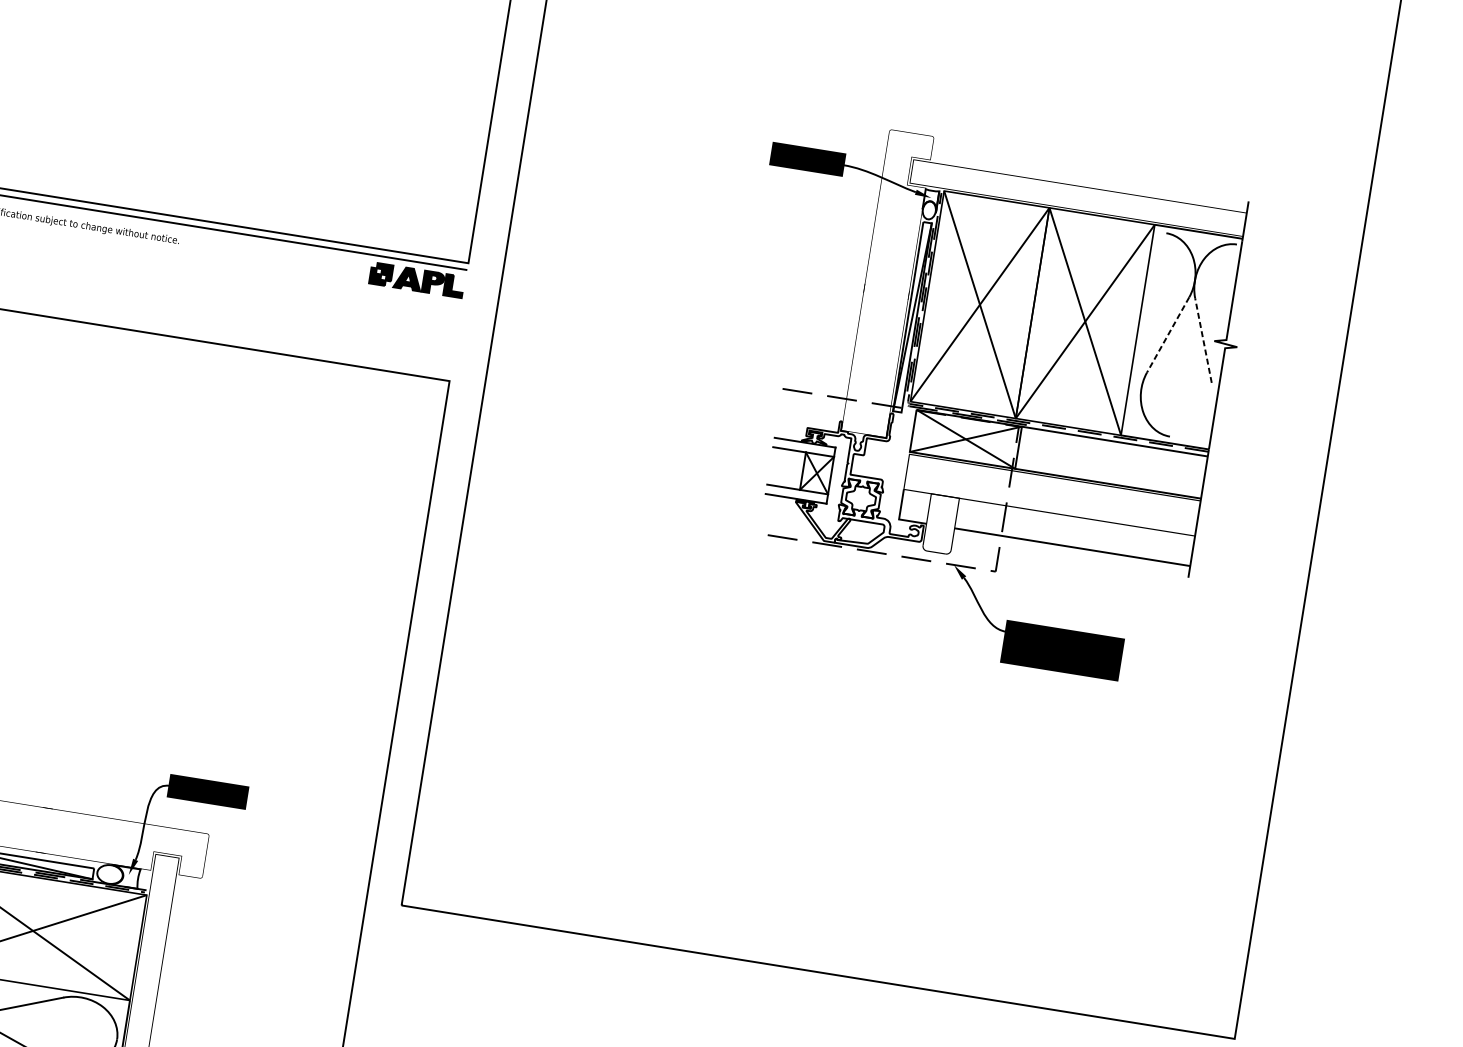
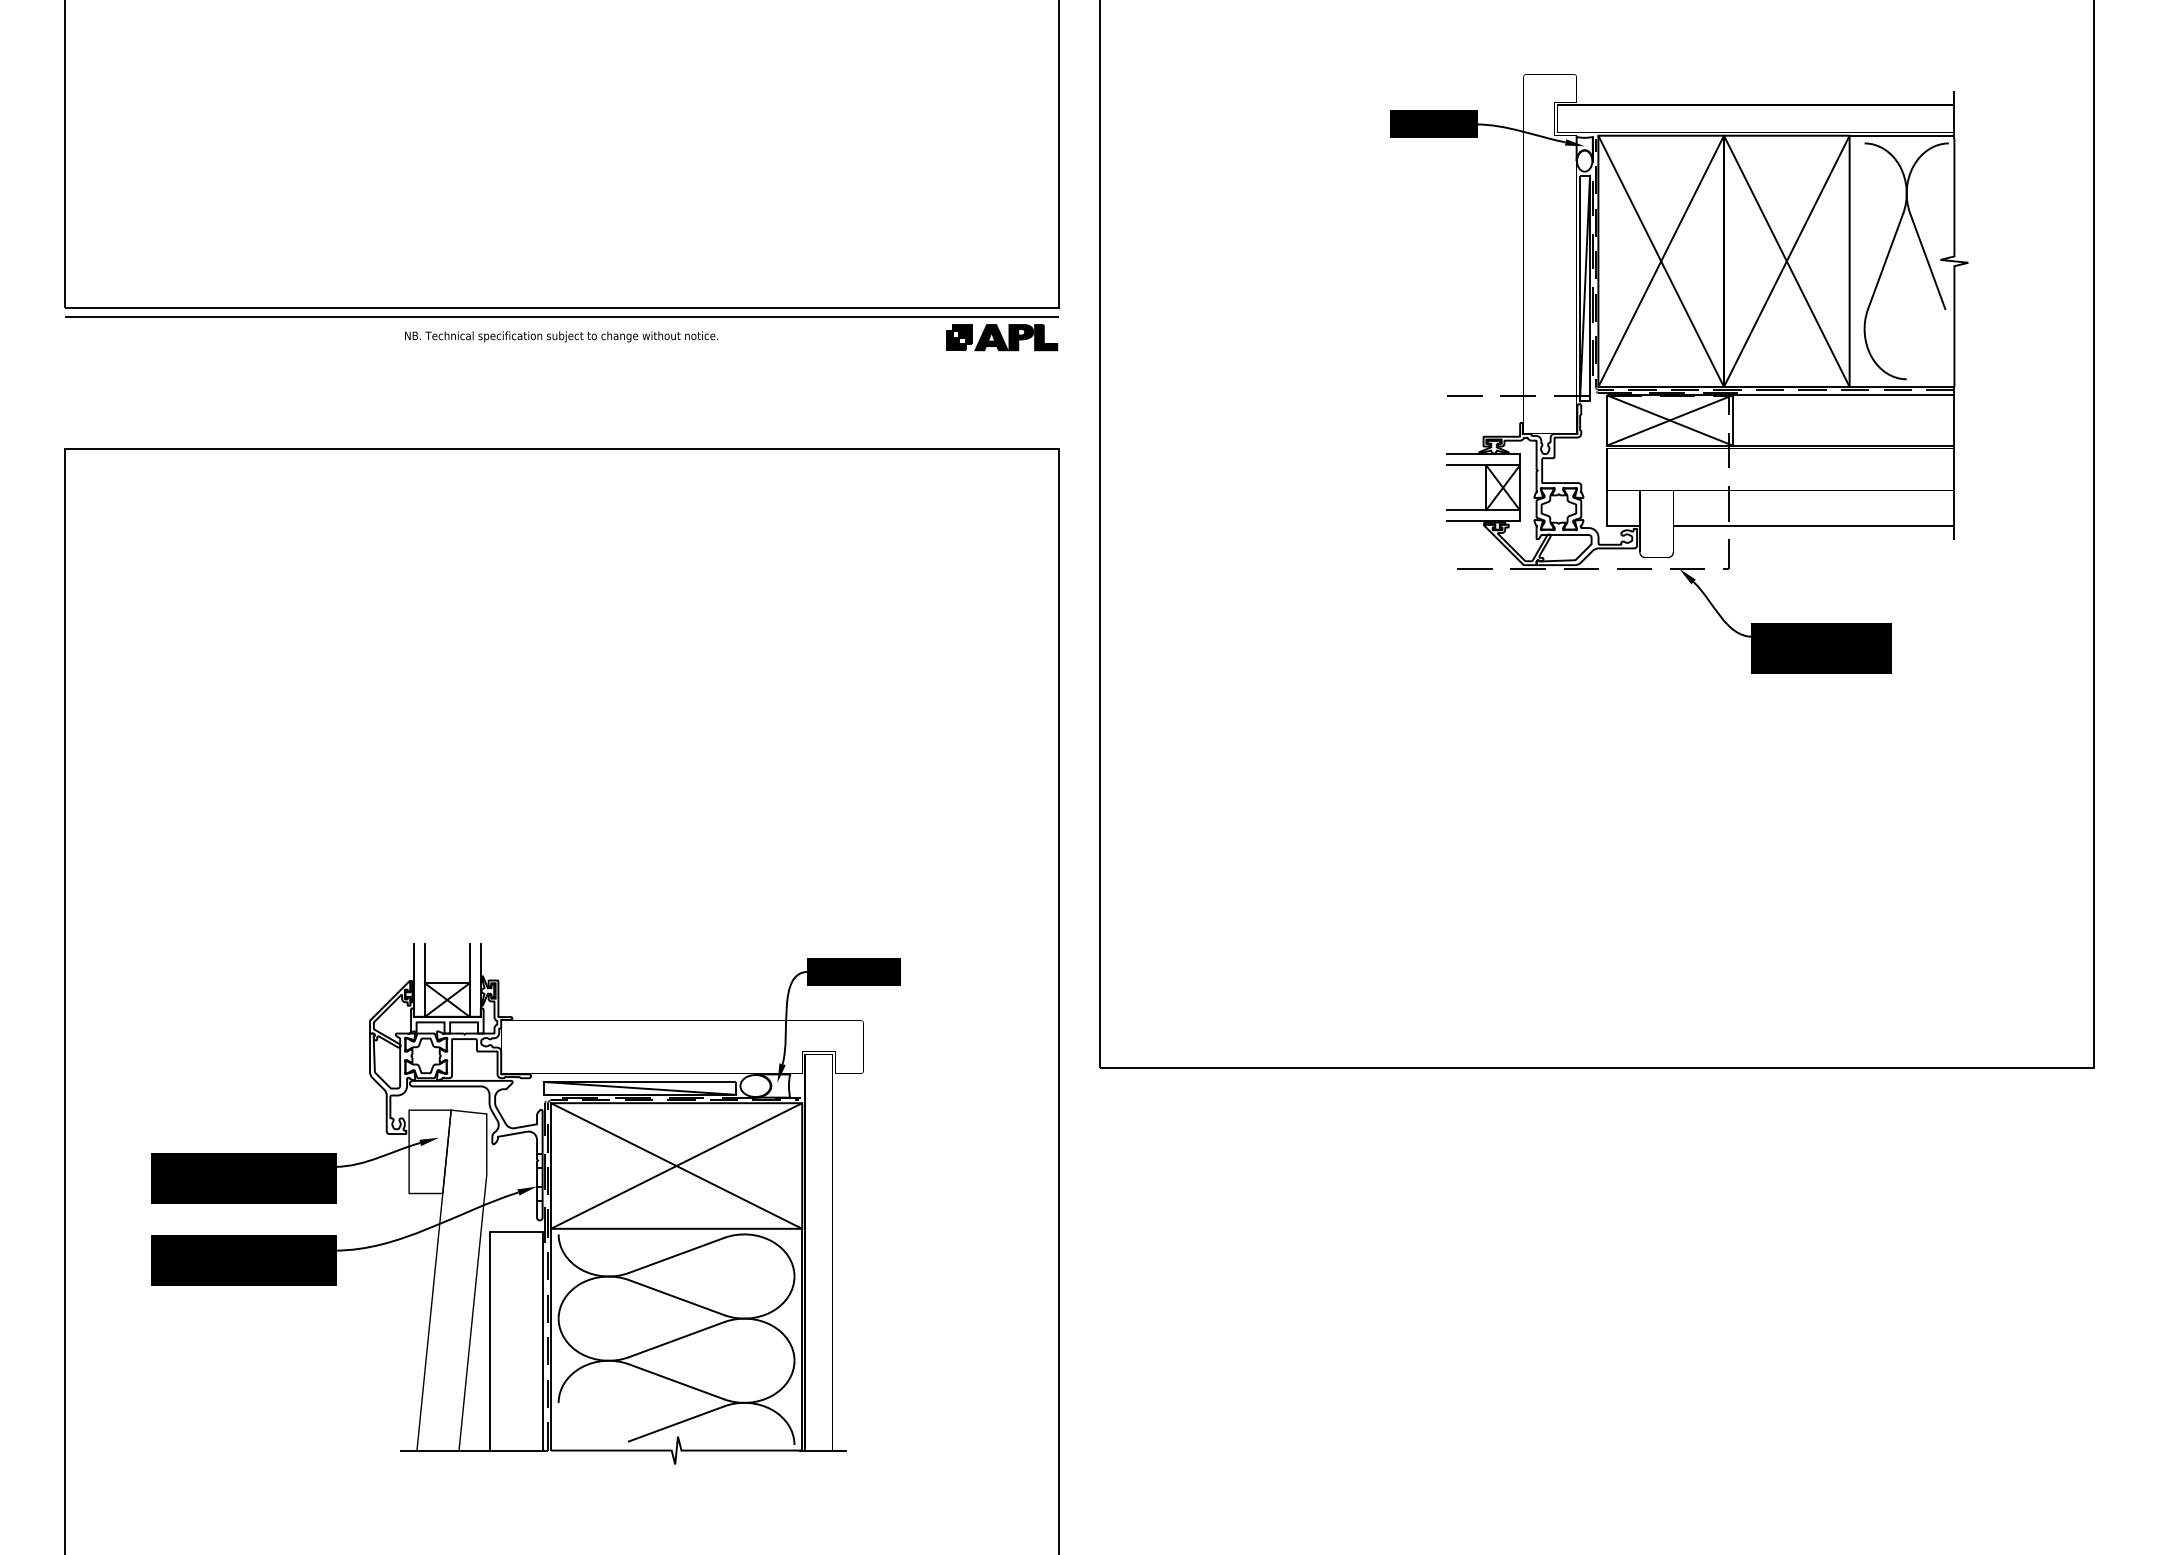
line: (1168, 335) -> (1885, 261), dashed -> solid
line: (1203, 340) -> (1927, 261), dashed -> solid

